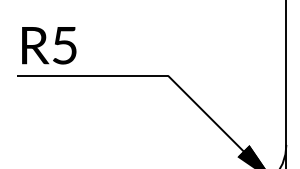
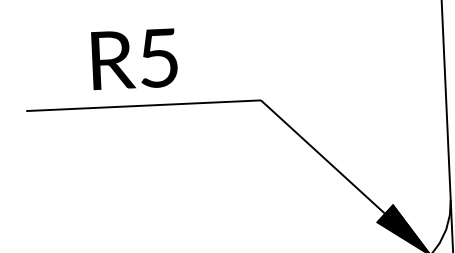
text: (49, 45) -> (135, 59), moved

